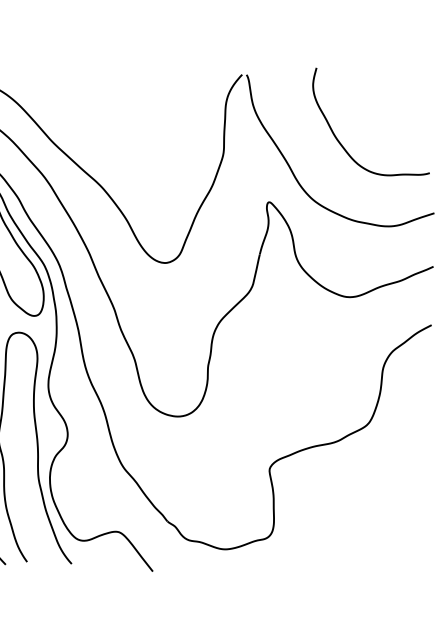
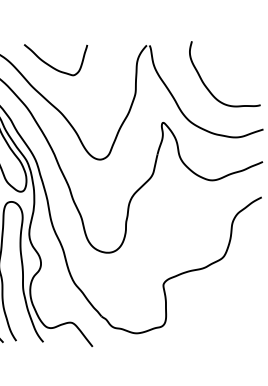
curve: (84, 107) -> (51, 65), added

